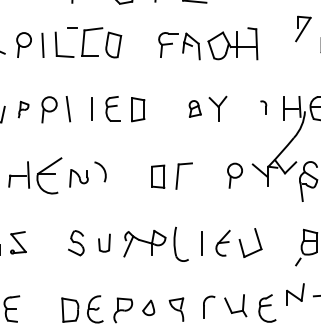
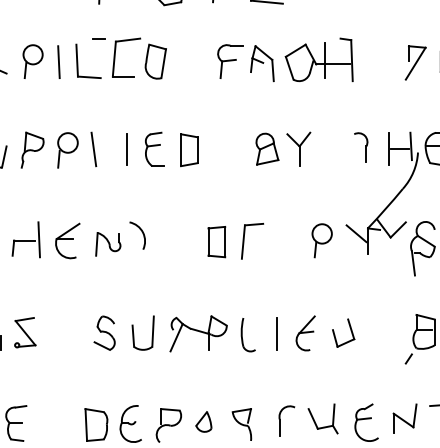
part: (303, 28) -> (415, 62), moved
part: (263, 107) -> (361, 147), size x1.67
part: (195, 108) -> (267, 148), size x1.43
part: (23, 109) -> (32, 149), size x1.67
part: (49, 175) -> (67, 240), size x0.71
part: (104, 243) -> (143, 333), size x1.43
part: (250, 243) -> (343, 333), size x0.71
part: (180, 244) -> (247, 335), size x0.71
part: (295, 294) -> (405, 418), moved

